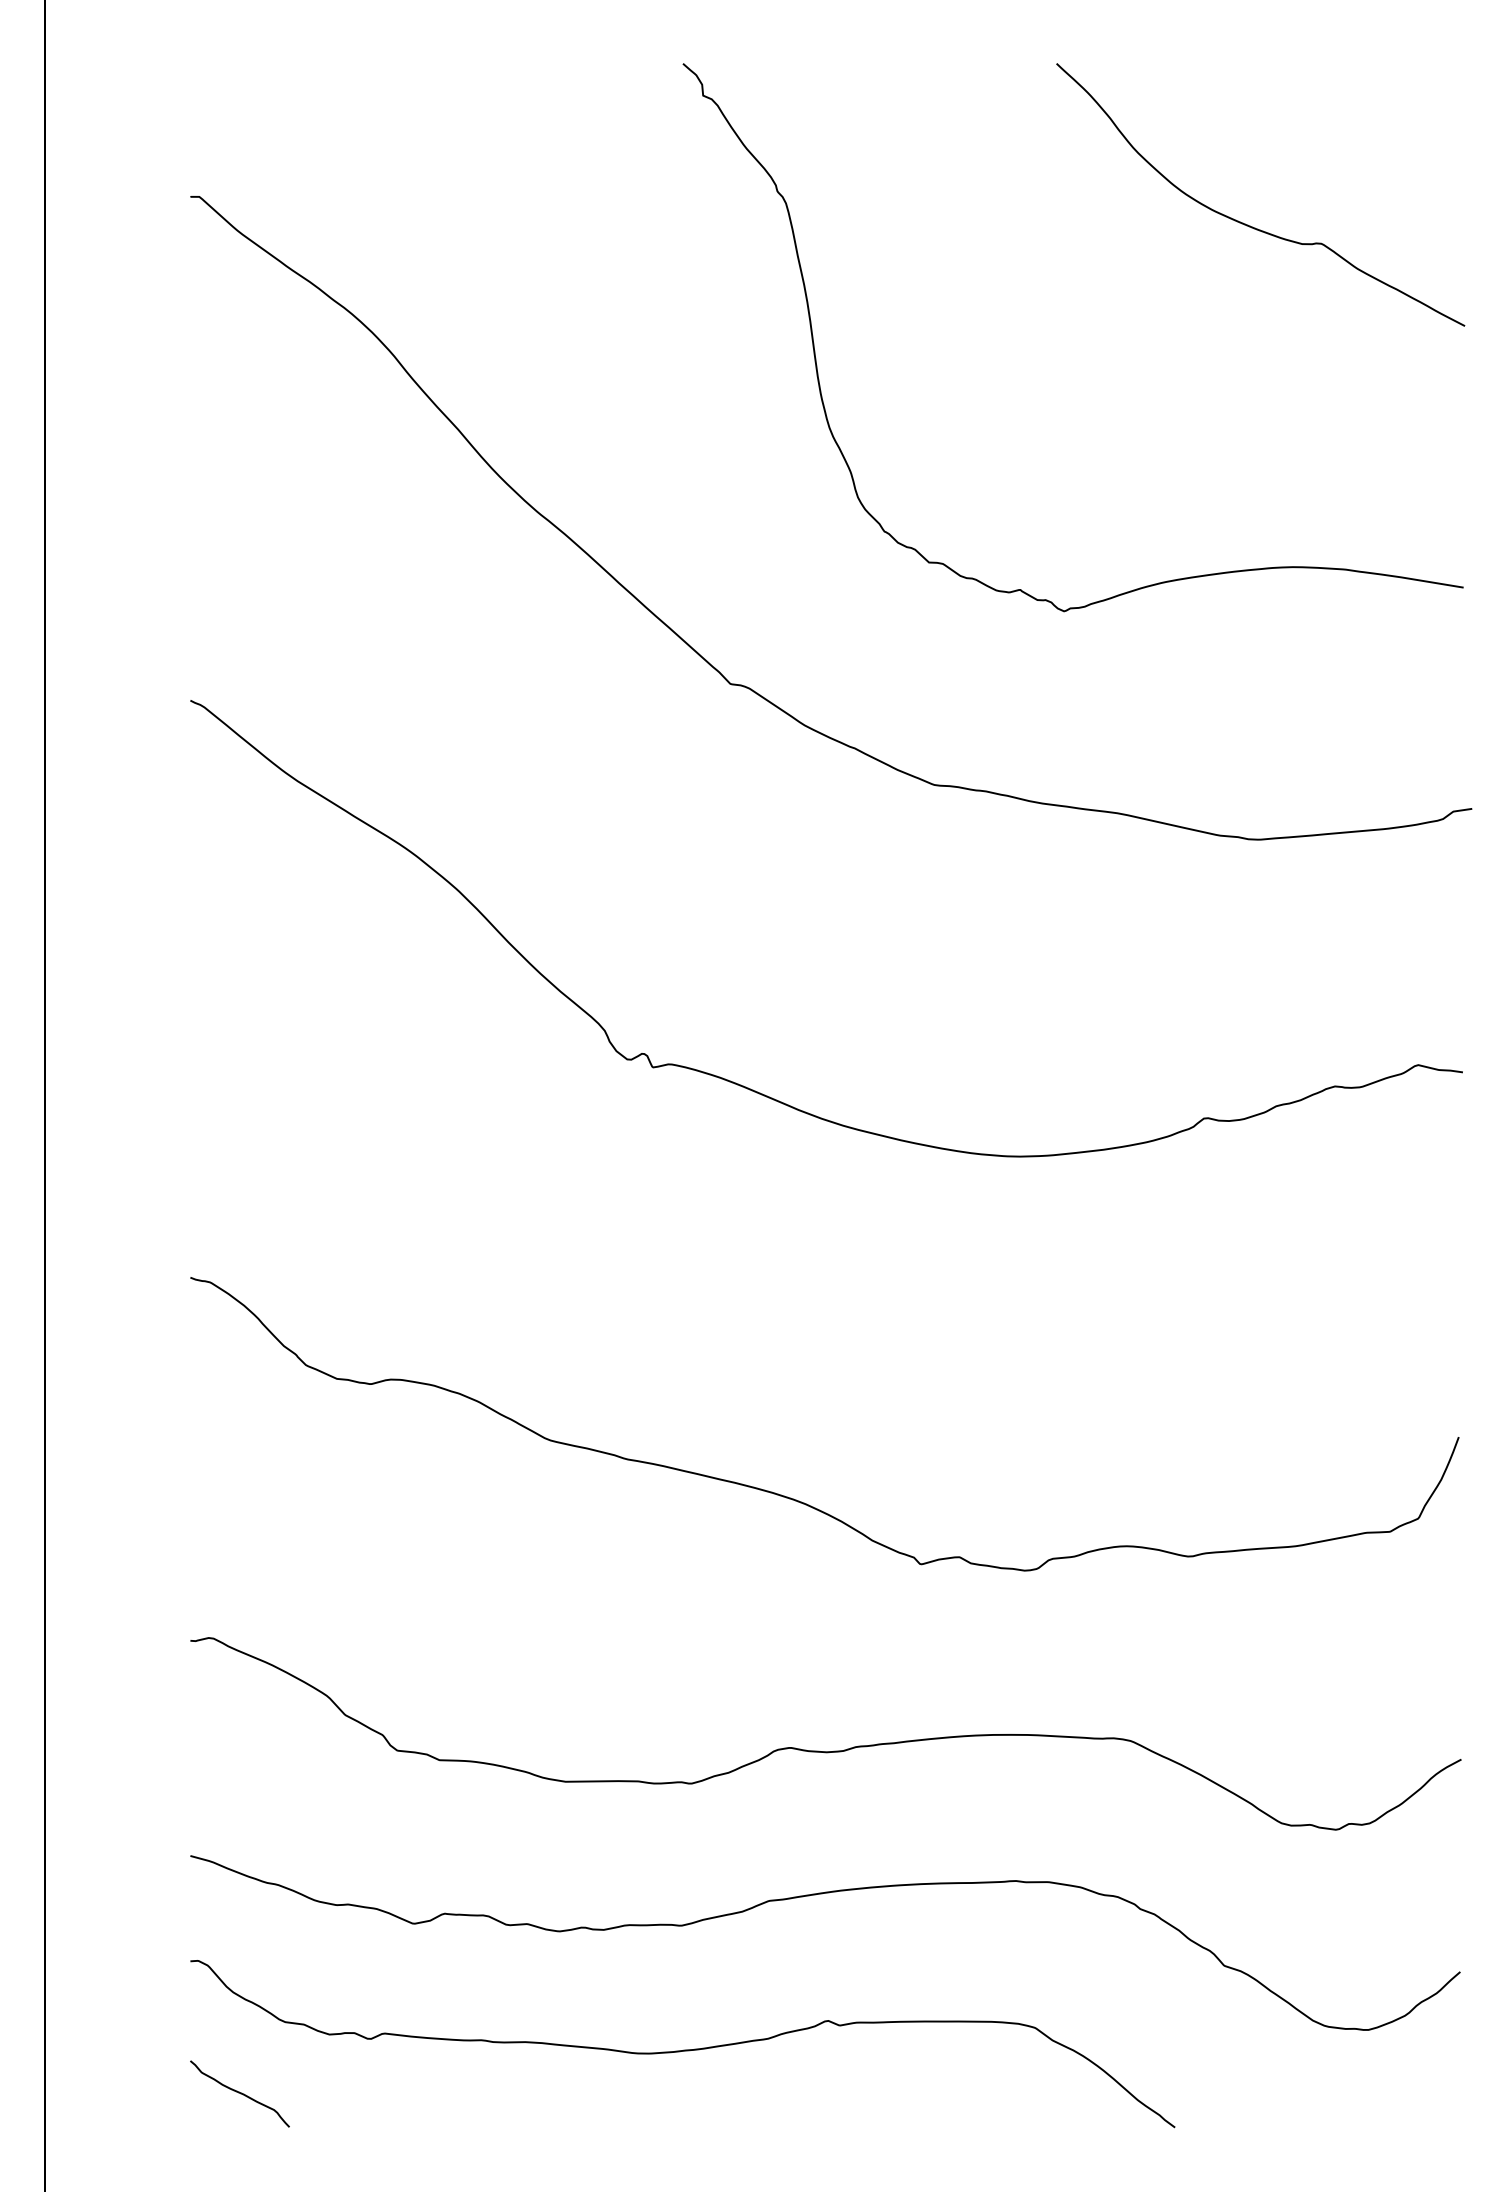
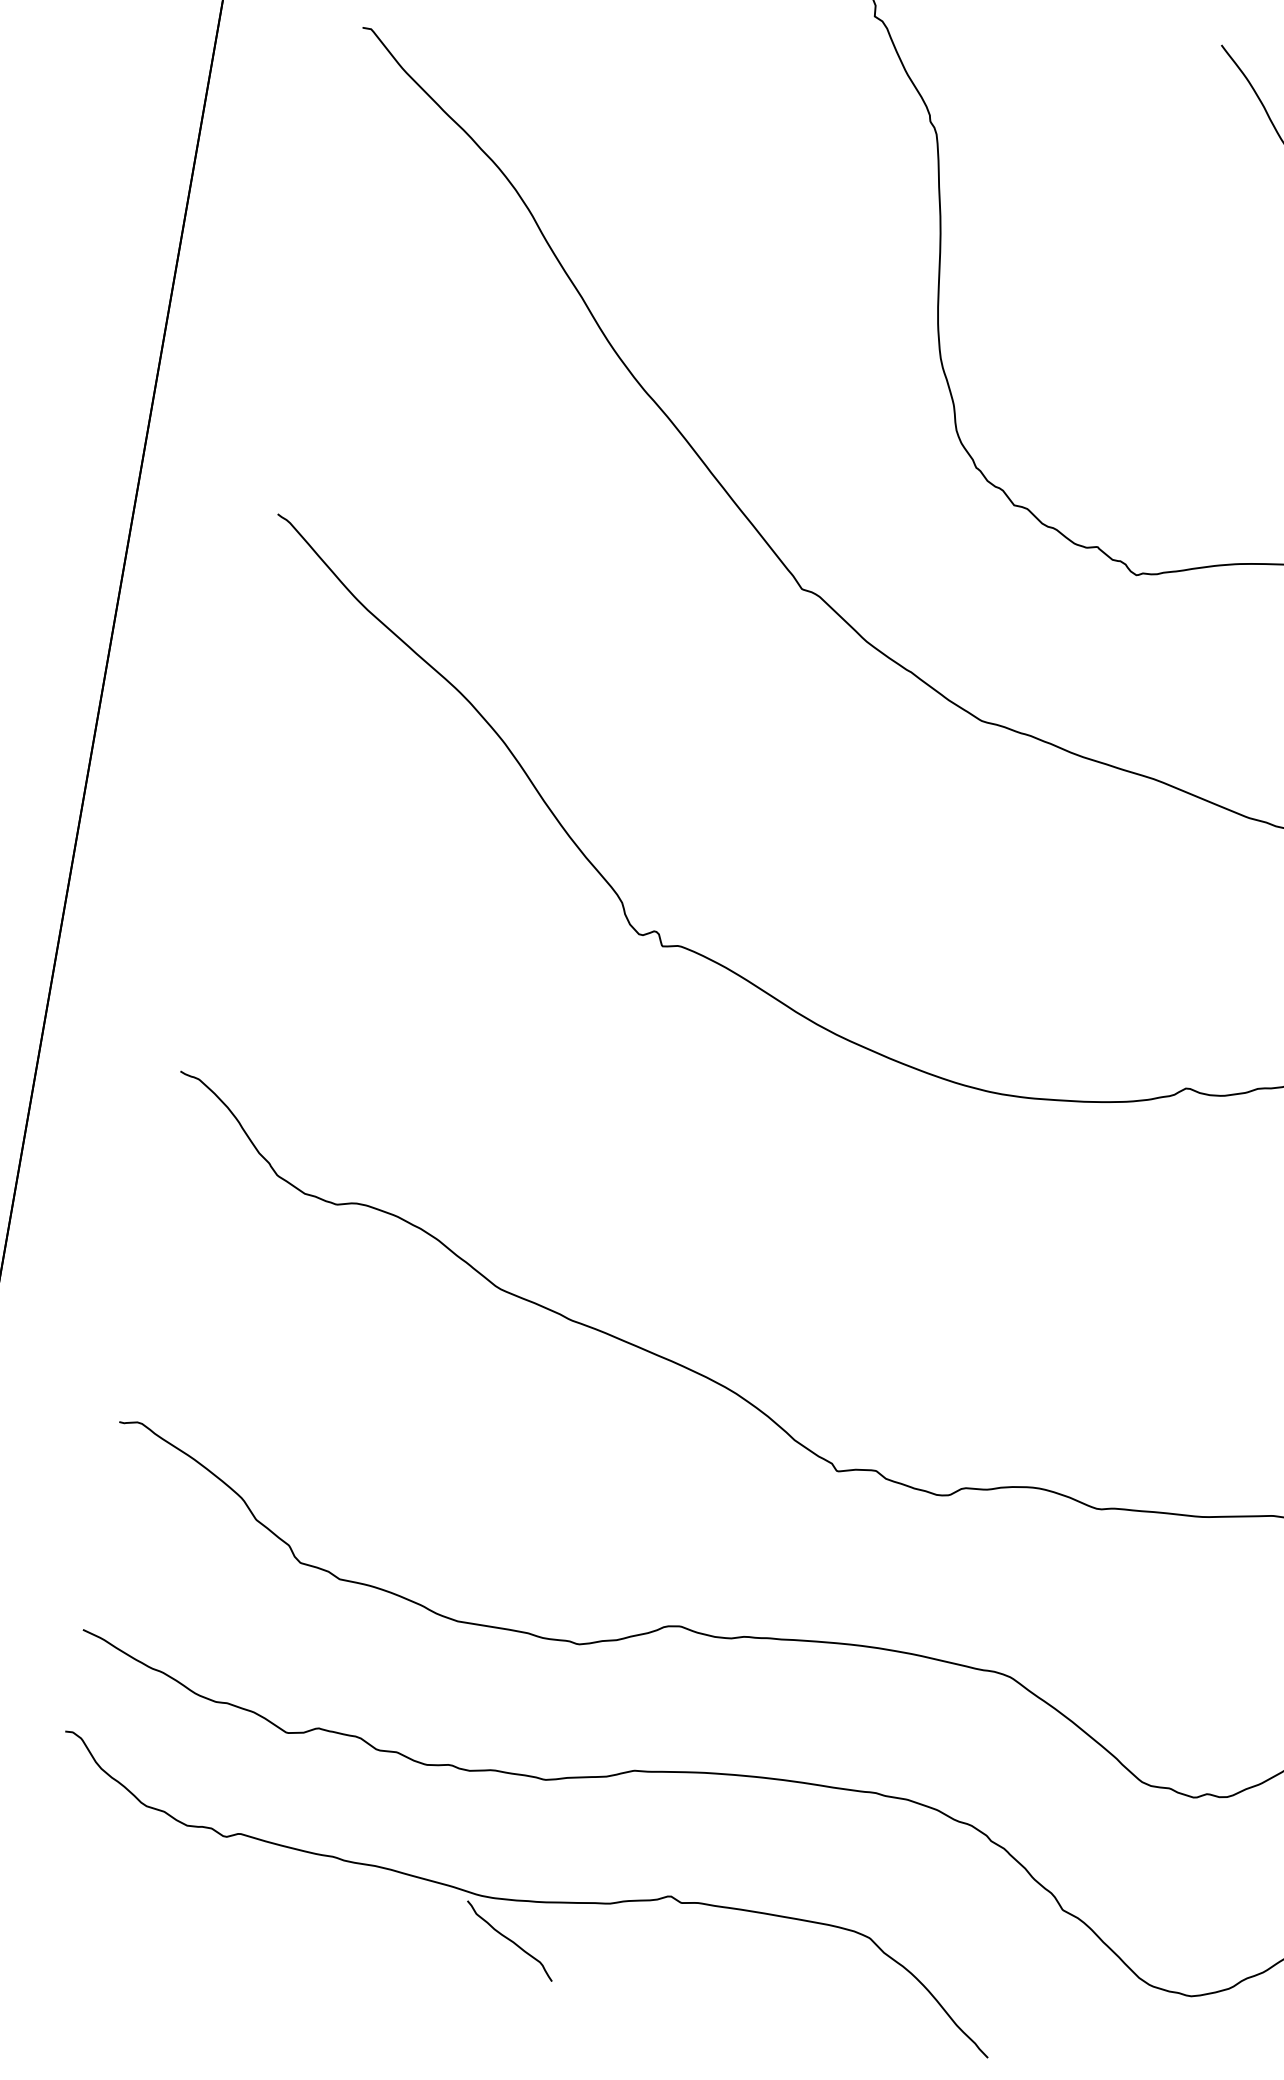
curve: (239, 2093) -> (509, 1940), moved

